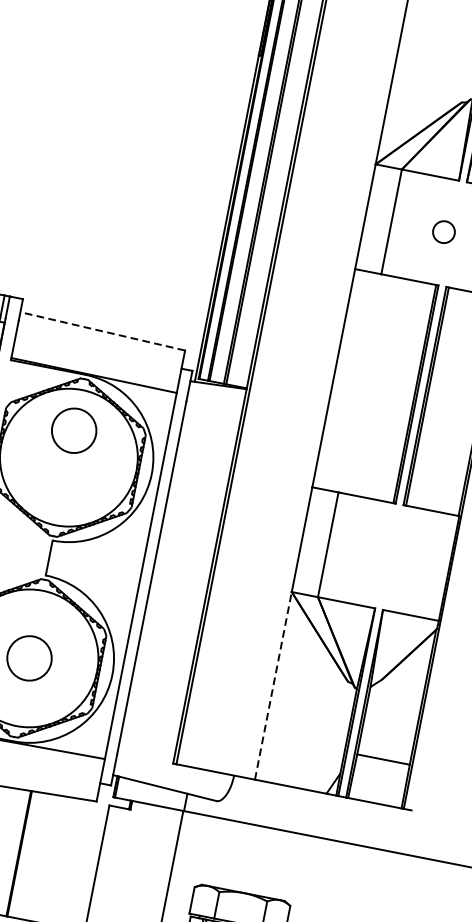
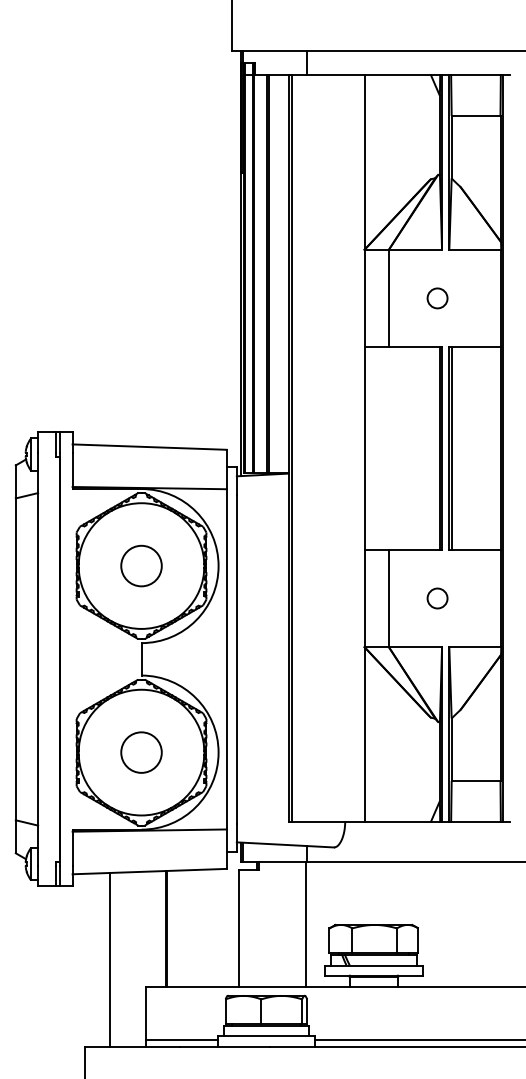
line: (102, 331) -> (149, 447), dashed -> solid
circle: (74, 430) -> (141, 565), moved
circle: (380, 555) -> (437, 598), added
line: (273, 684) -> (364, 733), dashed -> solid

